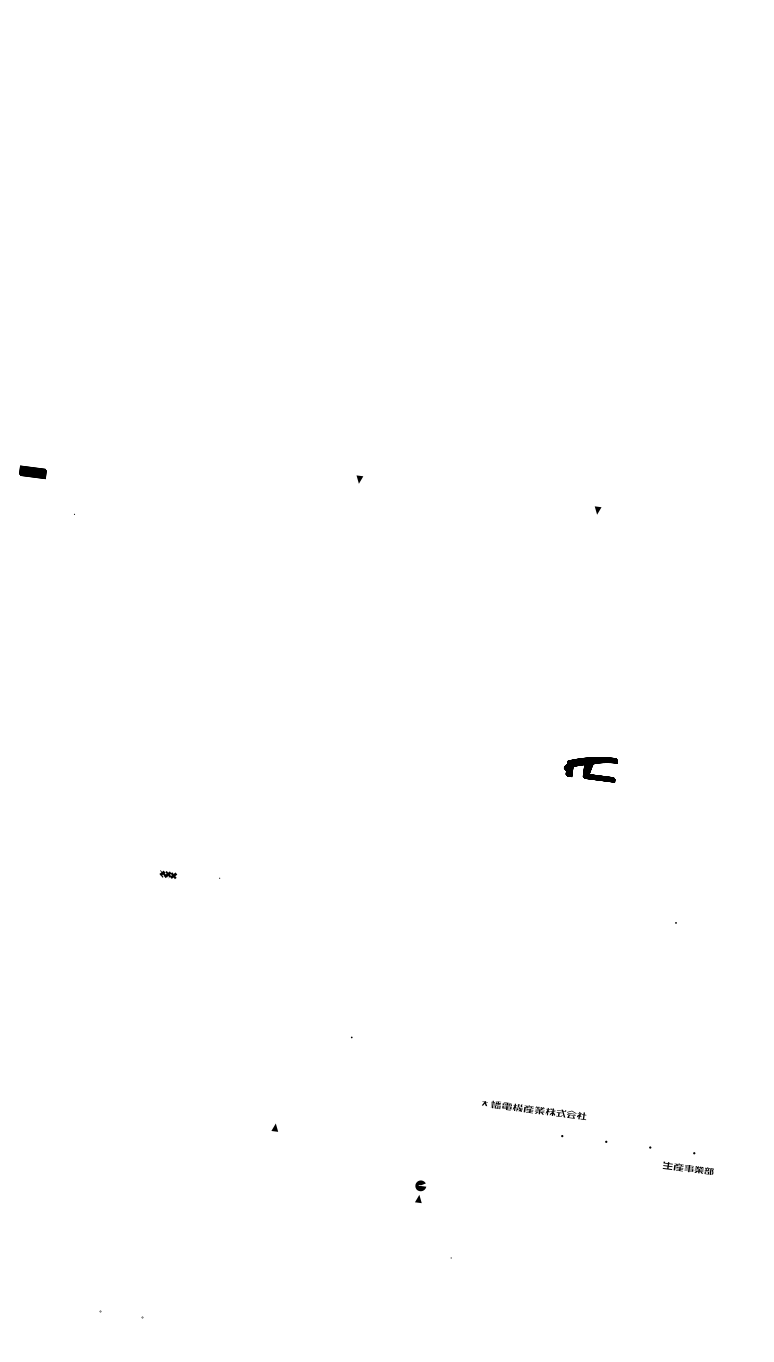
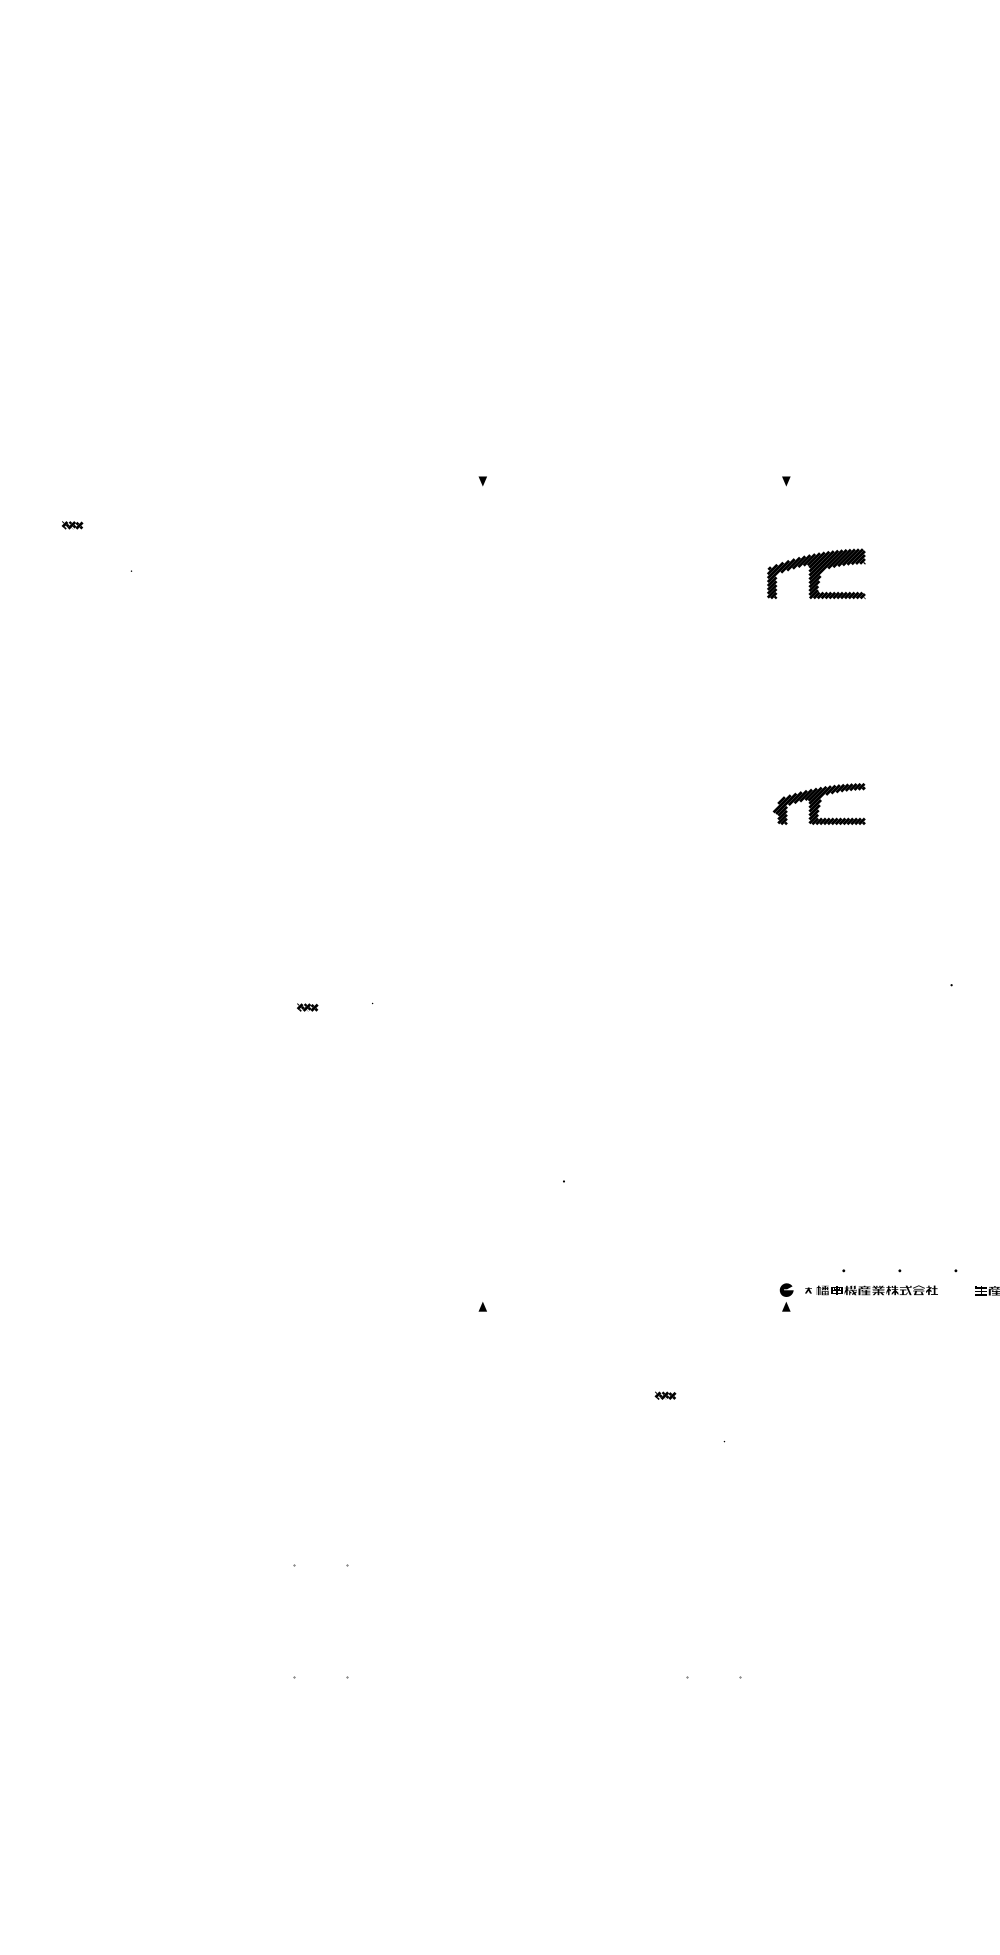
part: (32, 472) -> (72, 525), size x0.62
hatch: (611, 585) -> (815, 573), added
part: (590, 766) -> (818, 803), size x1.43
part: (534, 1109) -> (871, 1290), moved
part: (419, 1191) -> (786, 1297), moved
part: (409, 1215) -> (665, 1395), added

